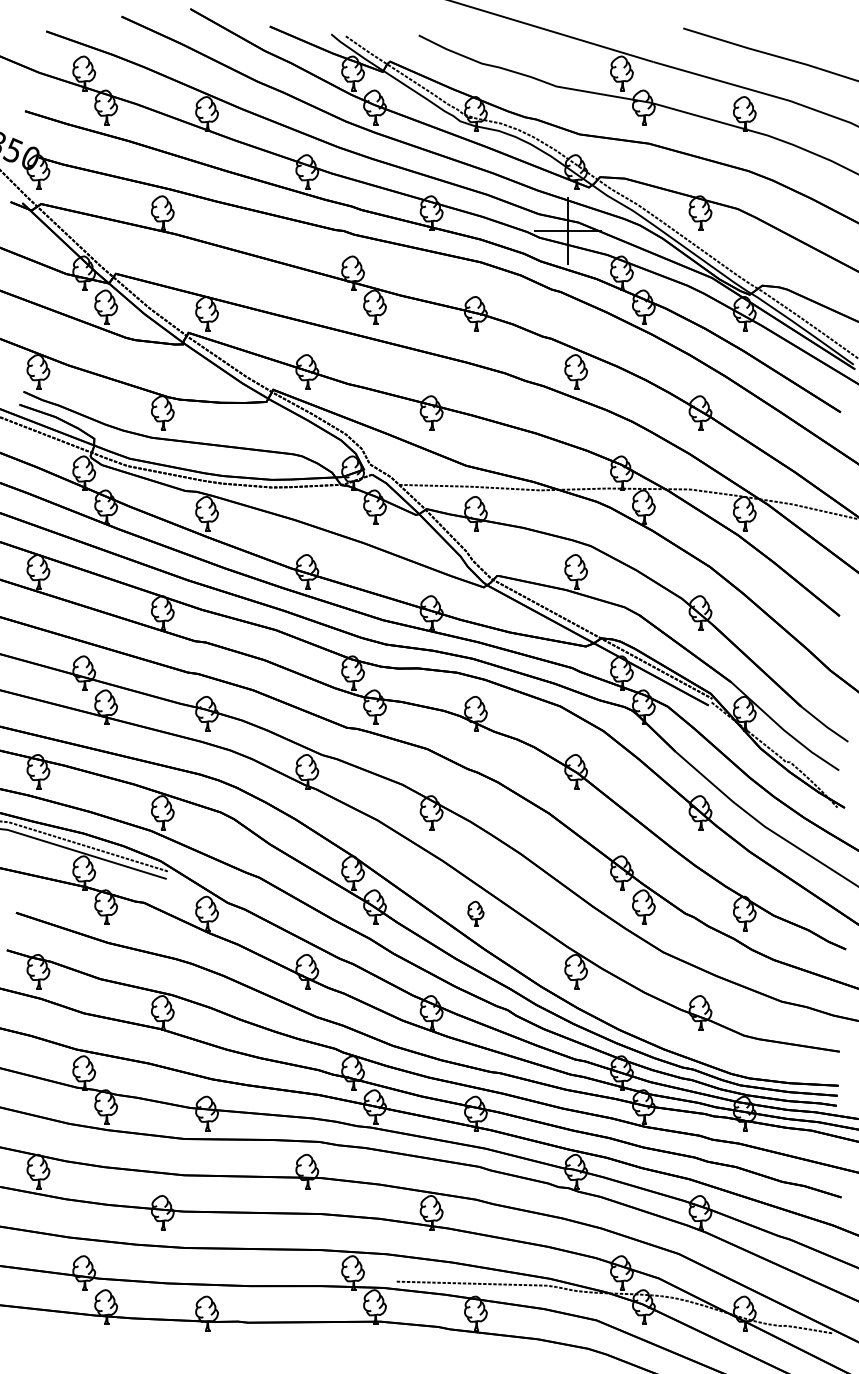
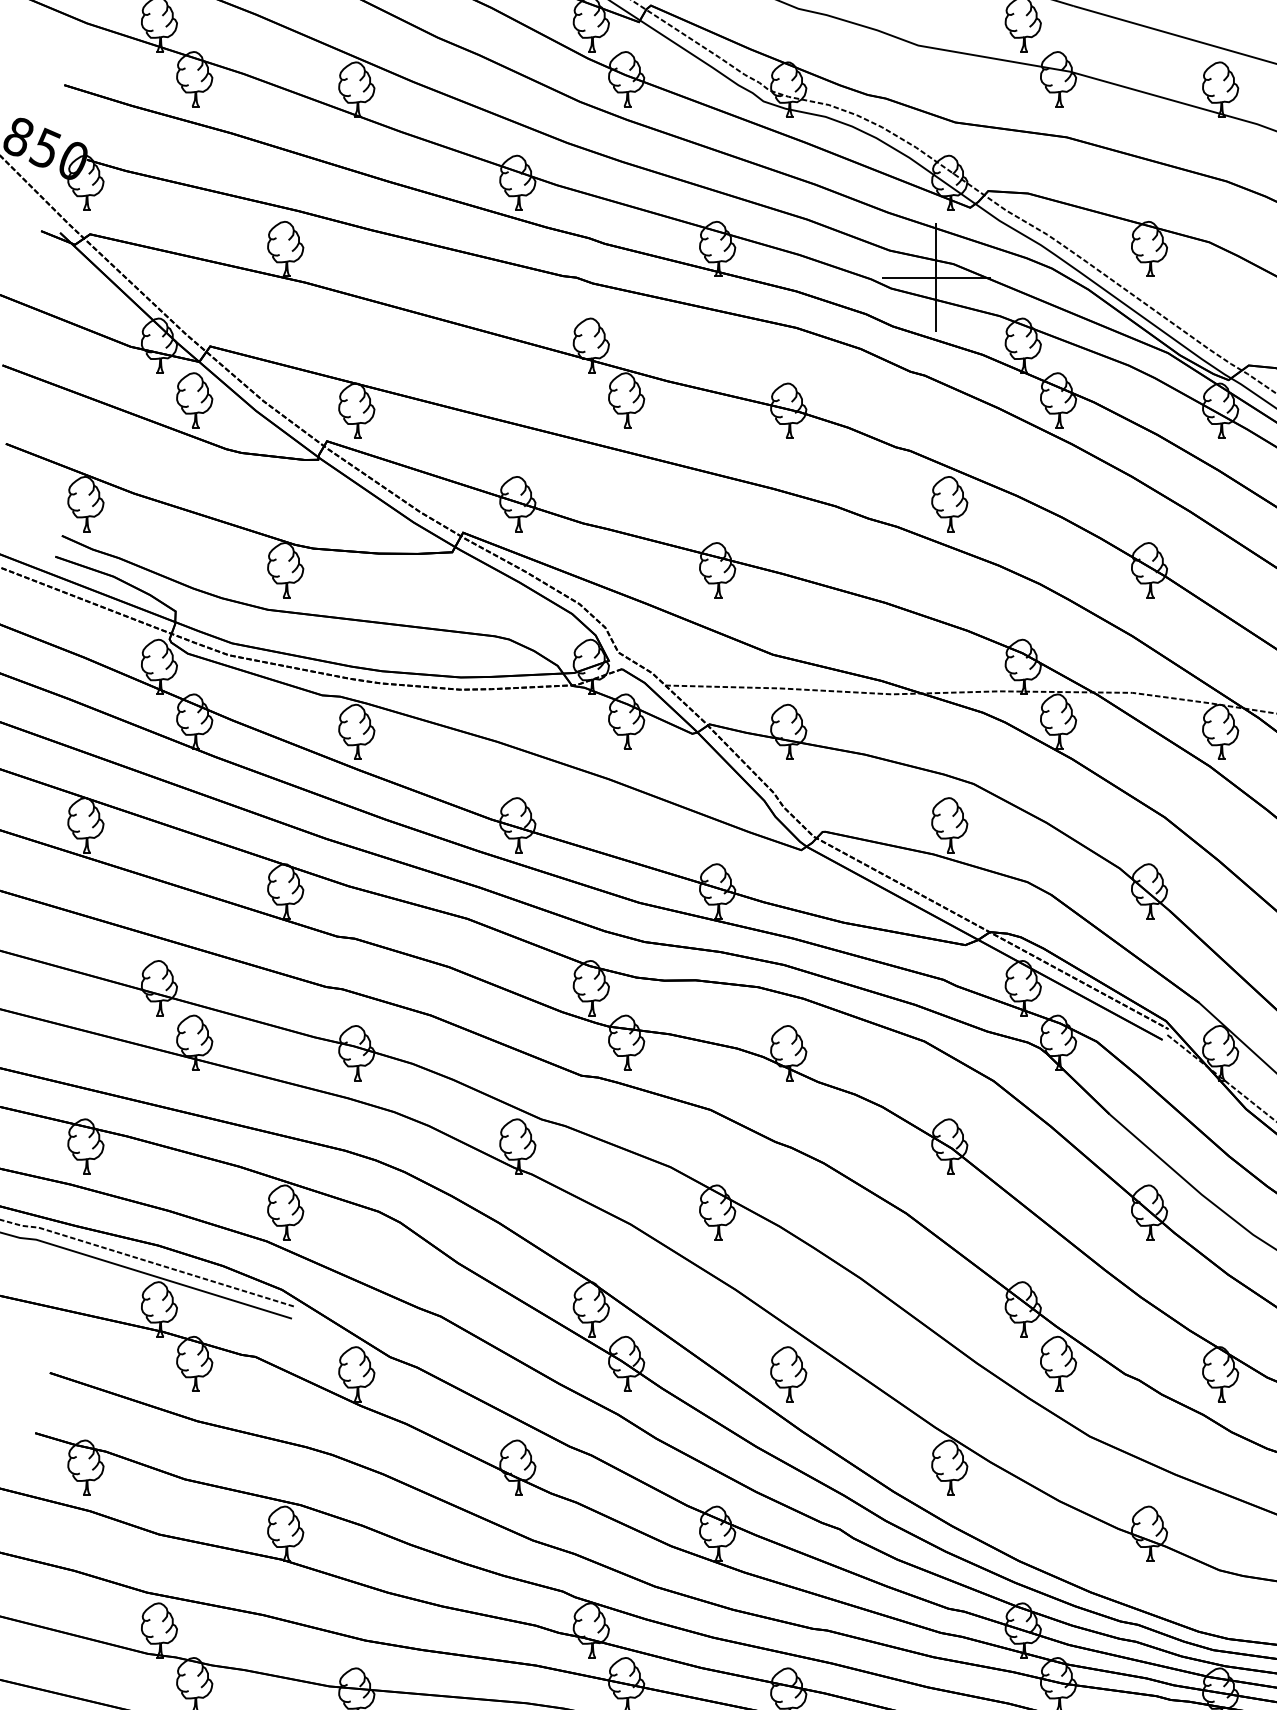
part: (475, 913) -> (787, 1374), size x1.43

